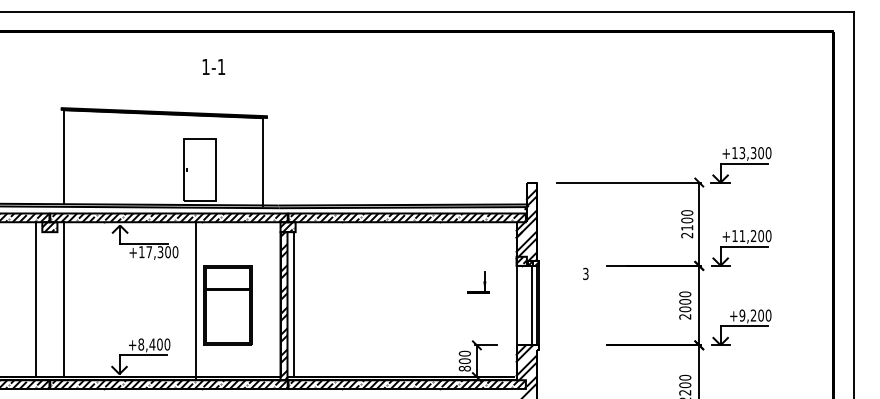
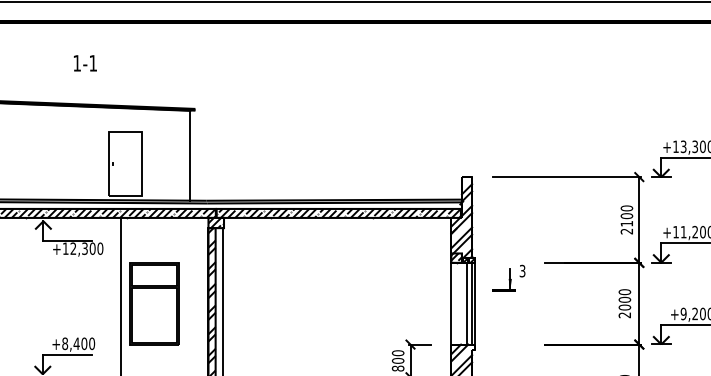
text: (213, 66) -> (84, 62), moved
text: (148, 252) -> (72, 249), +17,300 -> +12,300
part: (478, 282) -> (503, 279), moved

